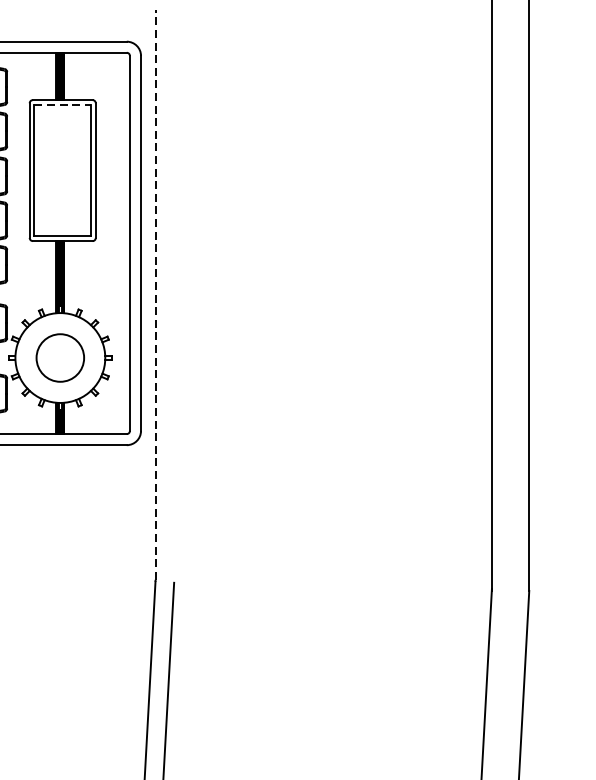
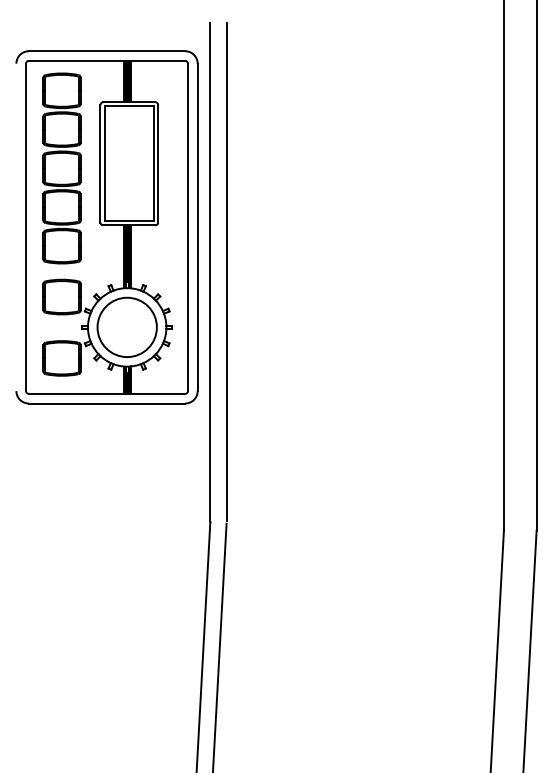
line: (62, 104) -> (129, 106), dashed -> solid
line: (155, 295) -> (210, 272), dashed -> solid
line: (174, 295) -> (226, 272), added
circle: (59, 358) -> (126, 327), size x1.43

